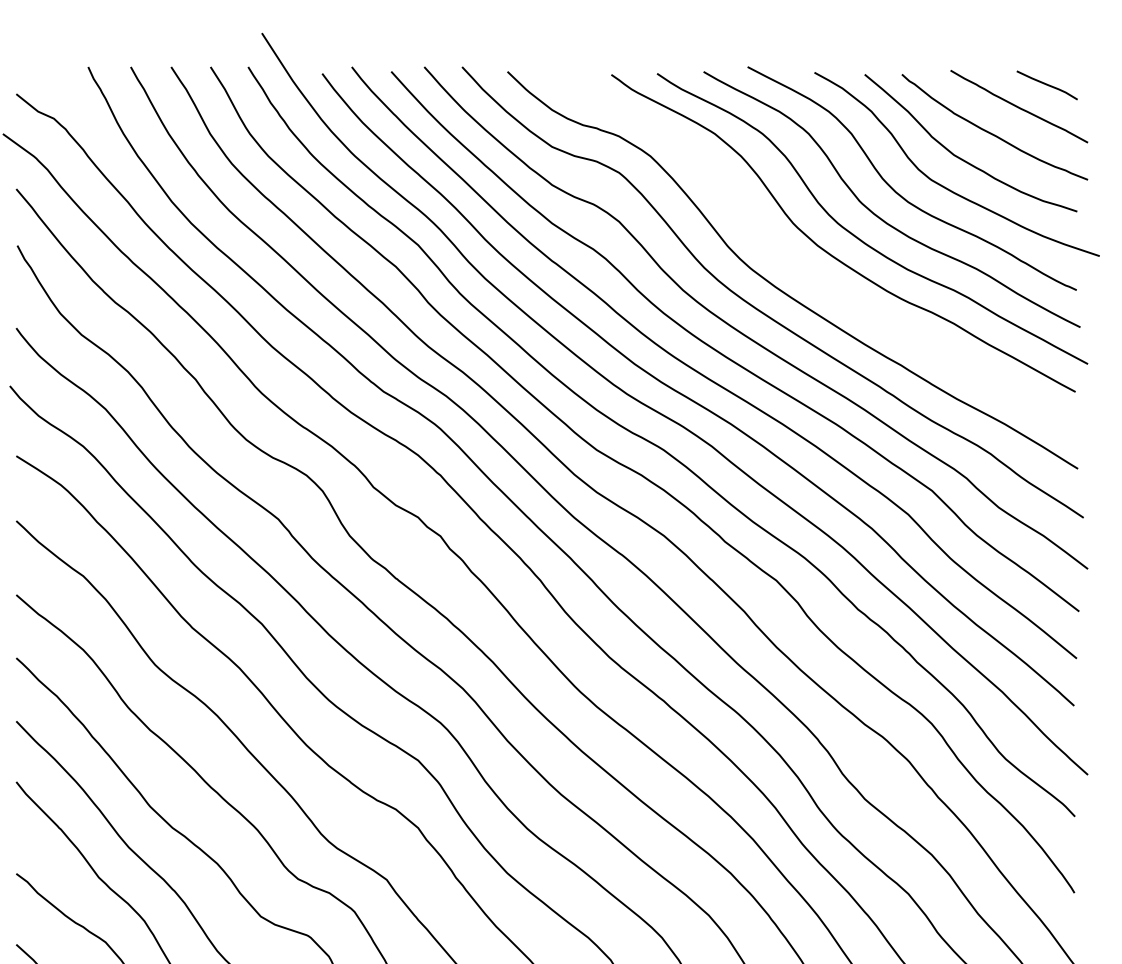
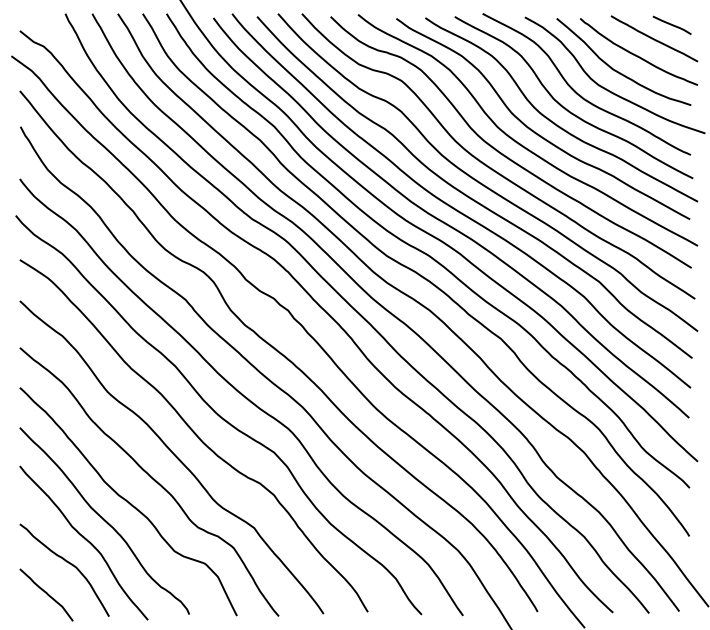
curve: (805, 270) -> (519, 142), added

